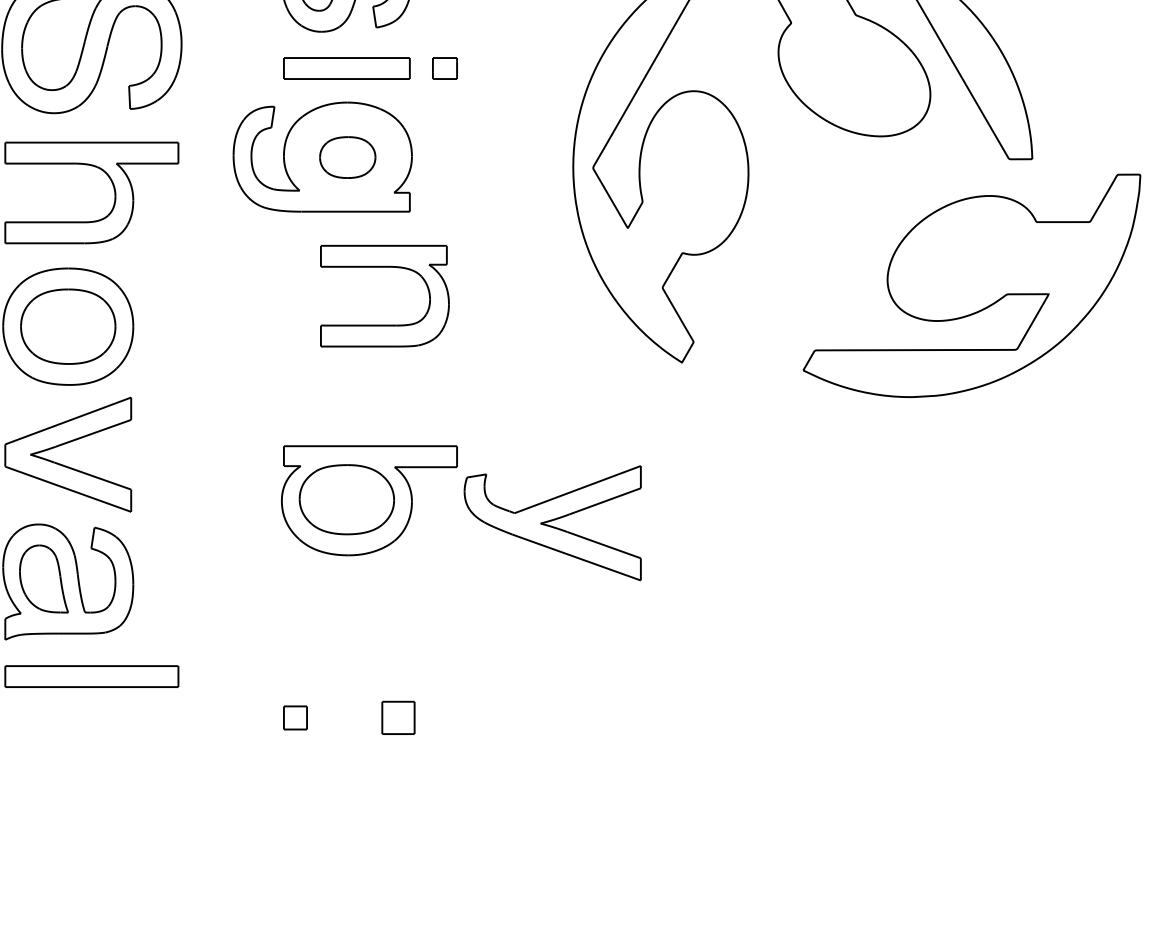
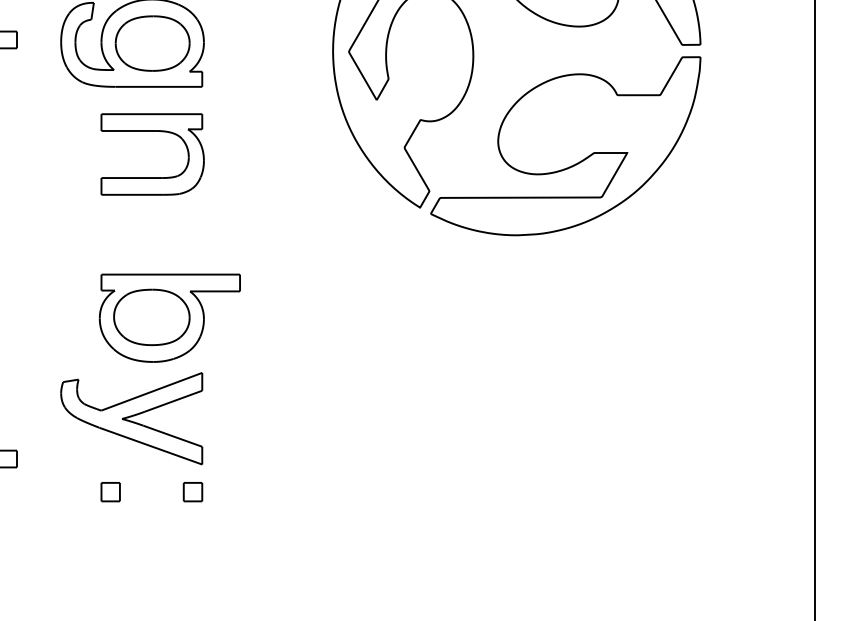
part: (347, 157) -> (152, 43), size x1.67
part: (384, 267) -> (152, 131), moved
part: (971, 285) -> (565, 145), moved
part: (552, 523) -> (131, 418), moved
part: (397, 717) -> (192, 491), size x0.71

